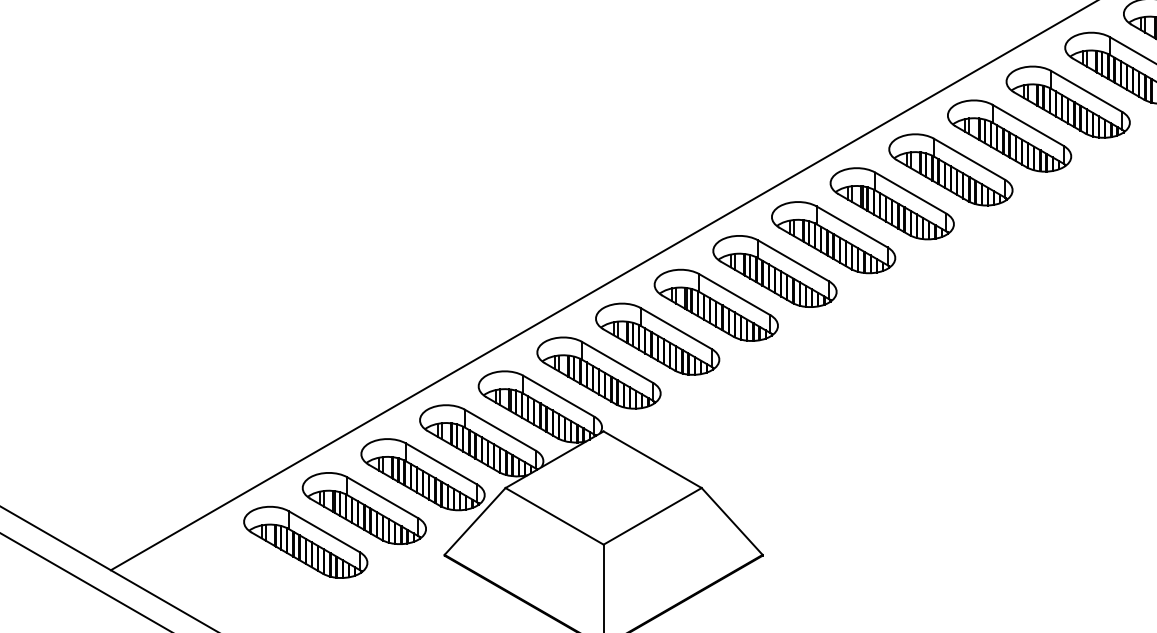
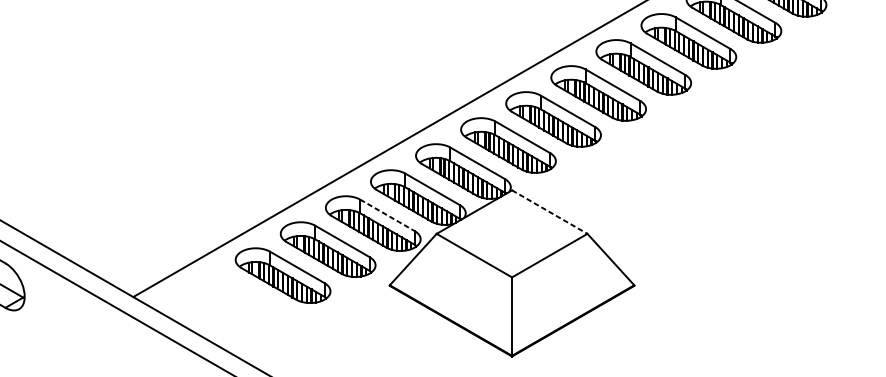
line: (652, 459) -> (549, 211), solid -> dashed
line: (441, 463) -> (387, 215), solid -> dashed

